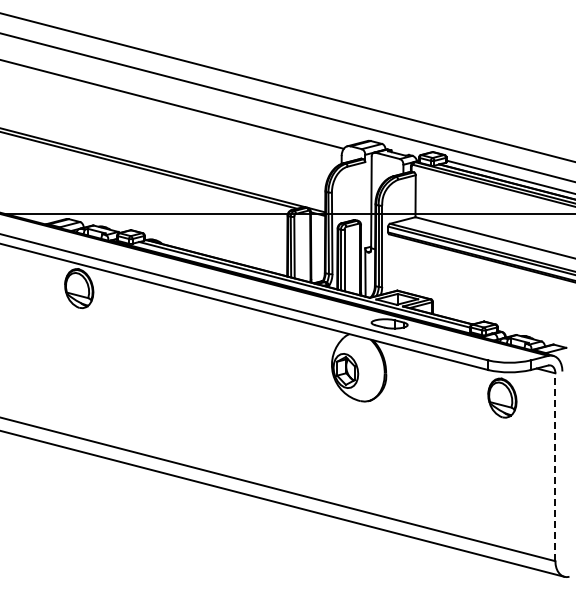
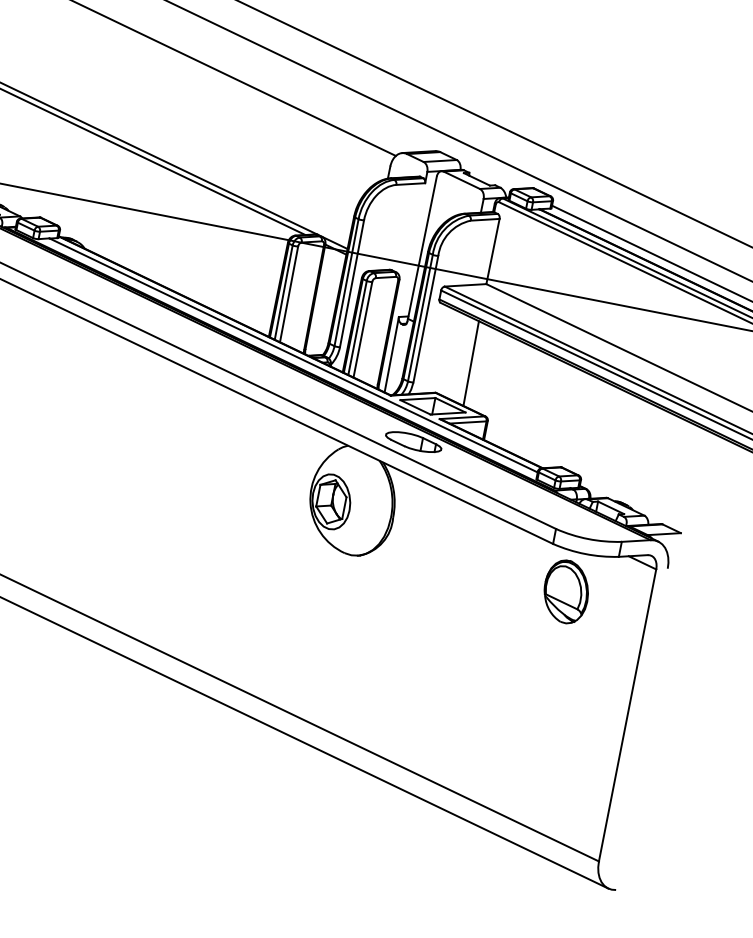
line: (415, 268) -> (470, 363), added
line: (555, 467) -> (627, 715), dashed -> solid

